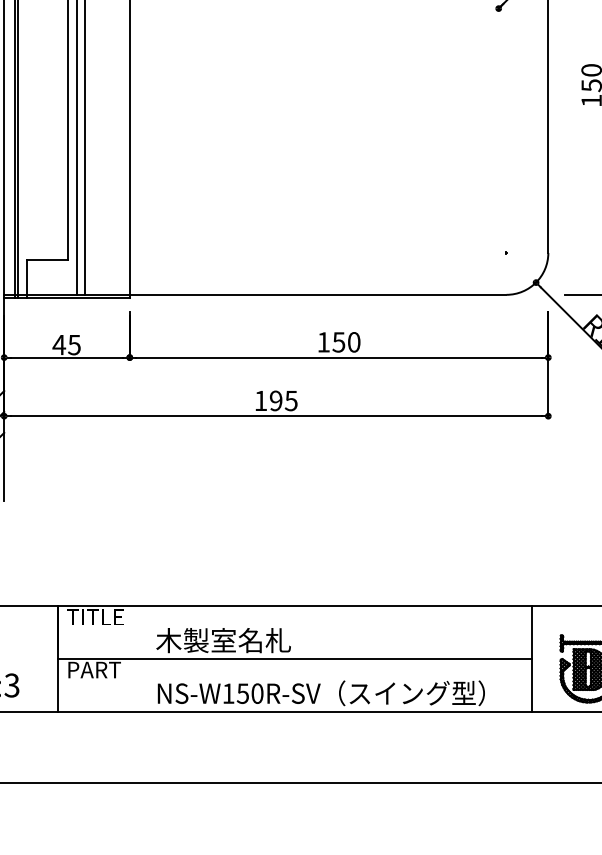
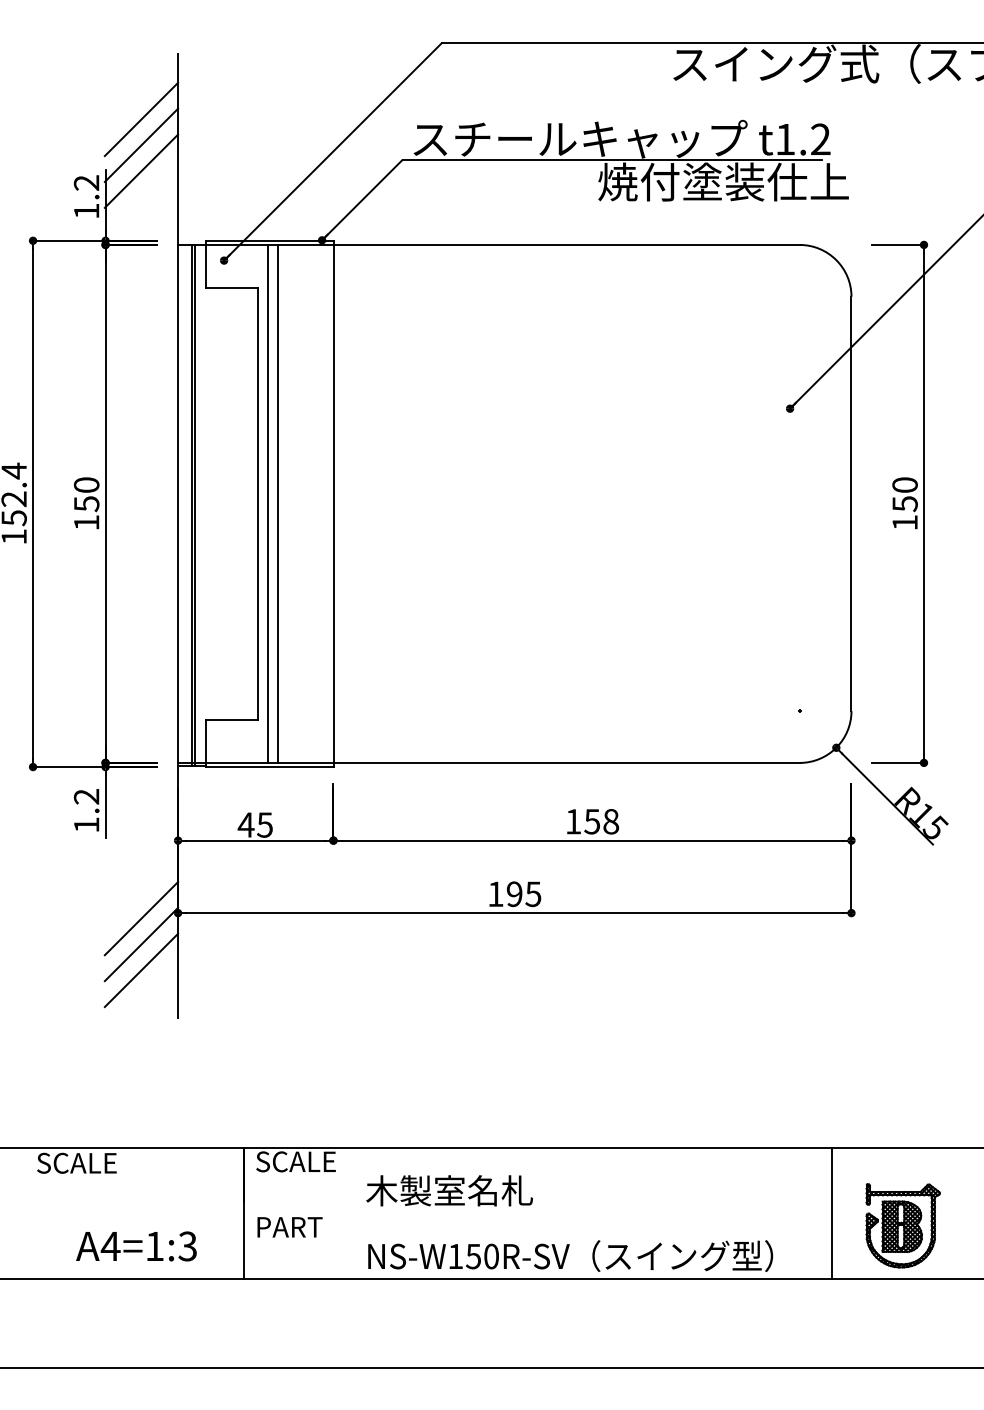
text: (354, 342) -> (611, 821), 150 -> 158
text: (99, 616) -> (295, 1161), TITLE -> SCALE
line: (294, 658) -> (537, 1213), removed

